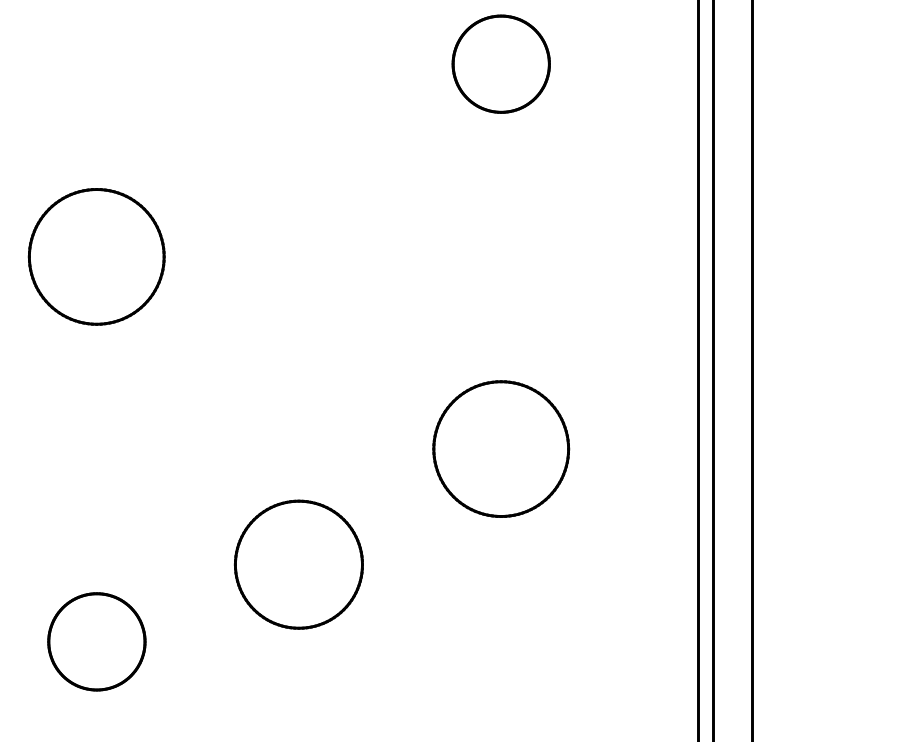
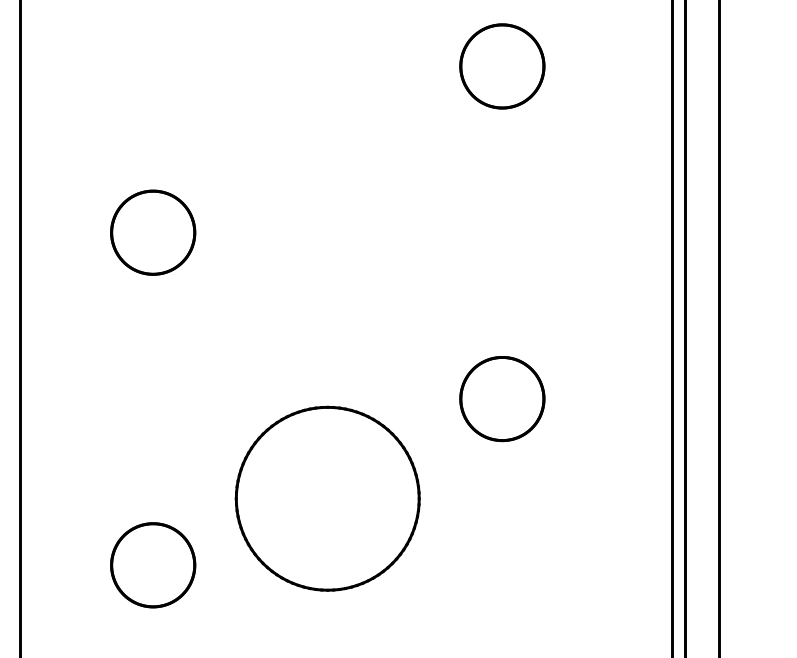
part: (97, 256) -> (153, 232), size x0.71
part: (501, 449) -> (502, 399), size x0.71
part: (298, 564) -> (327, 498), size x1.67

